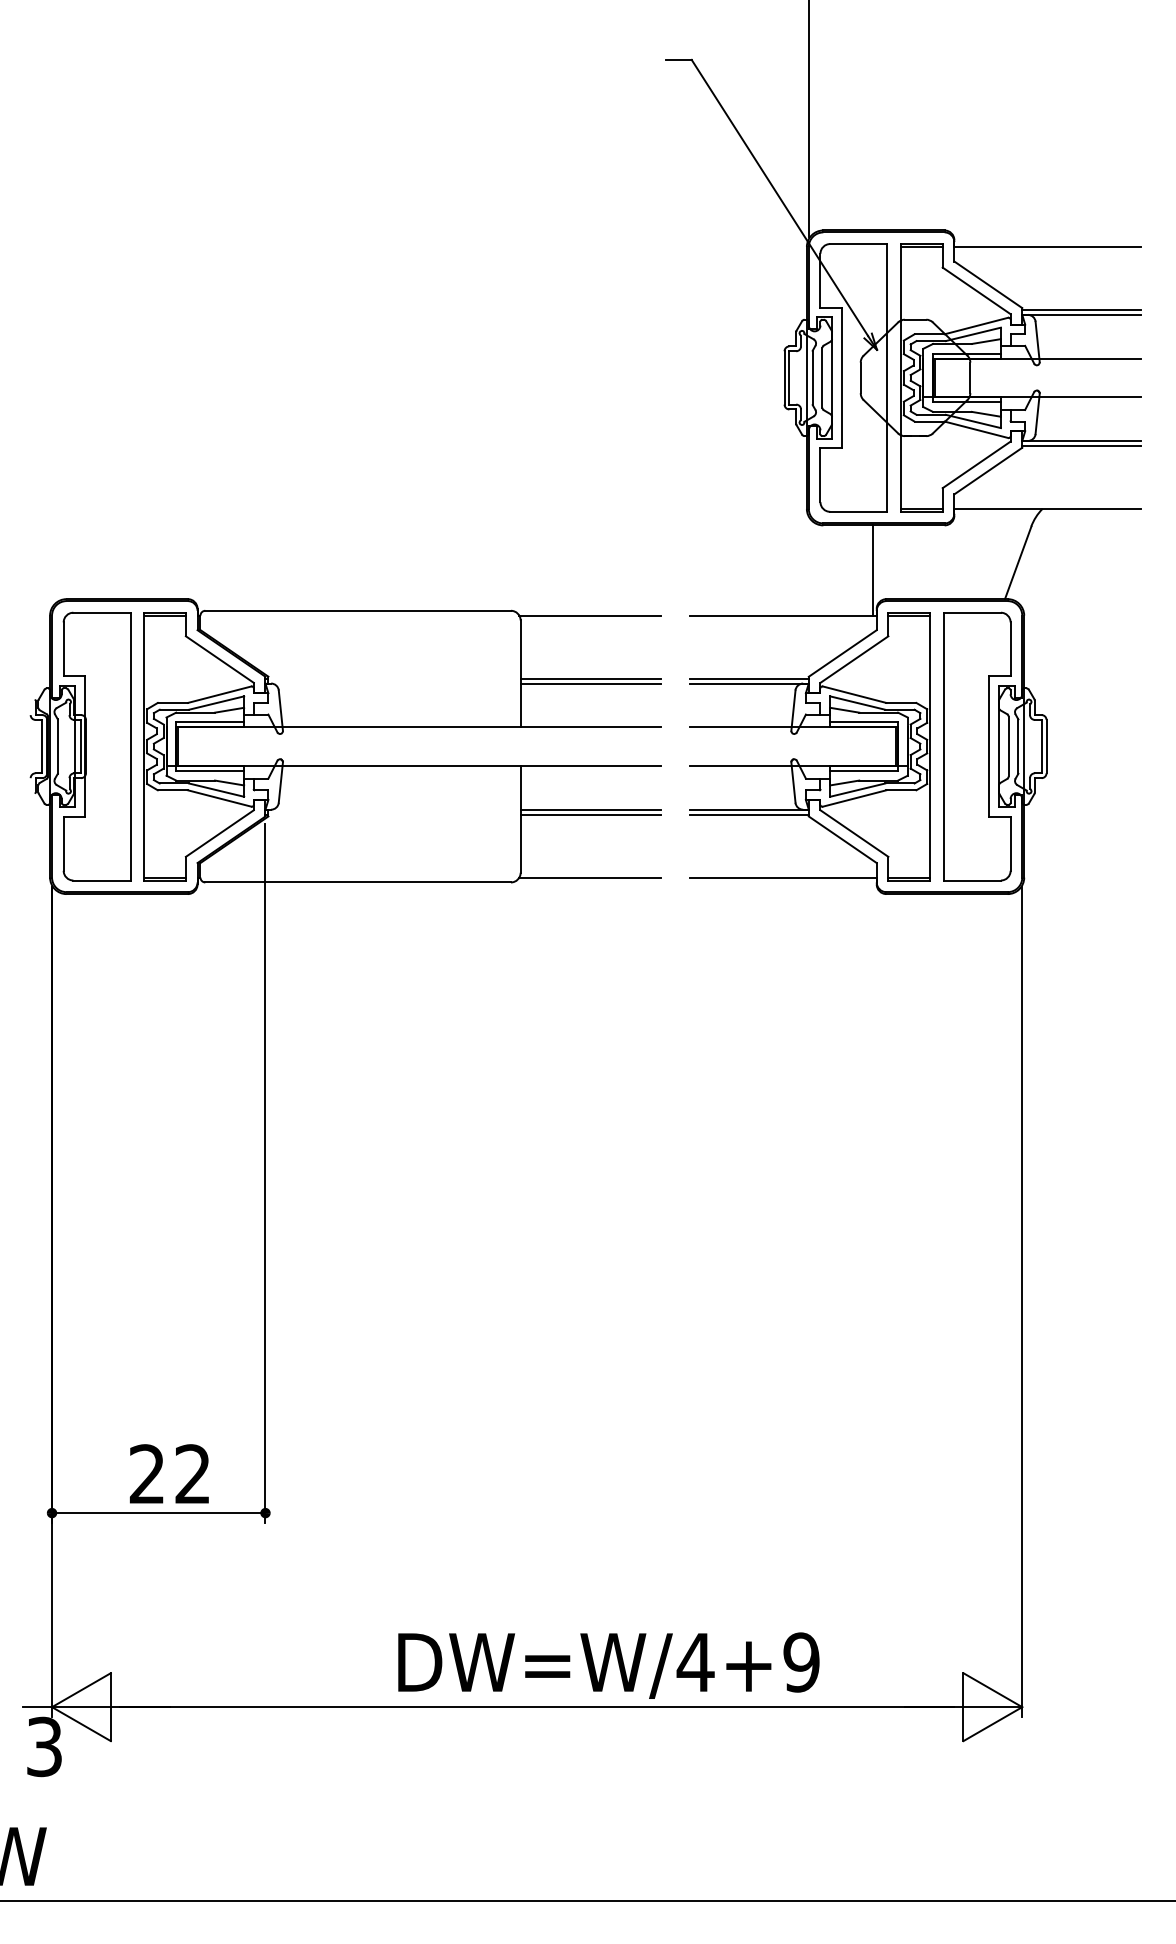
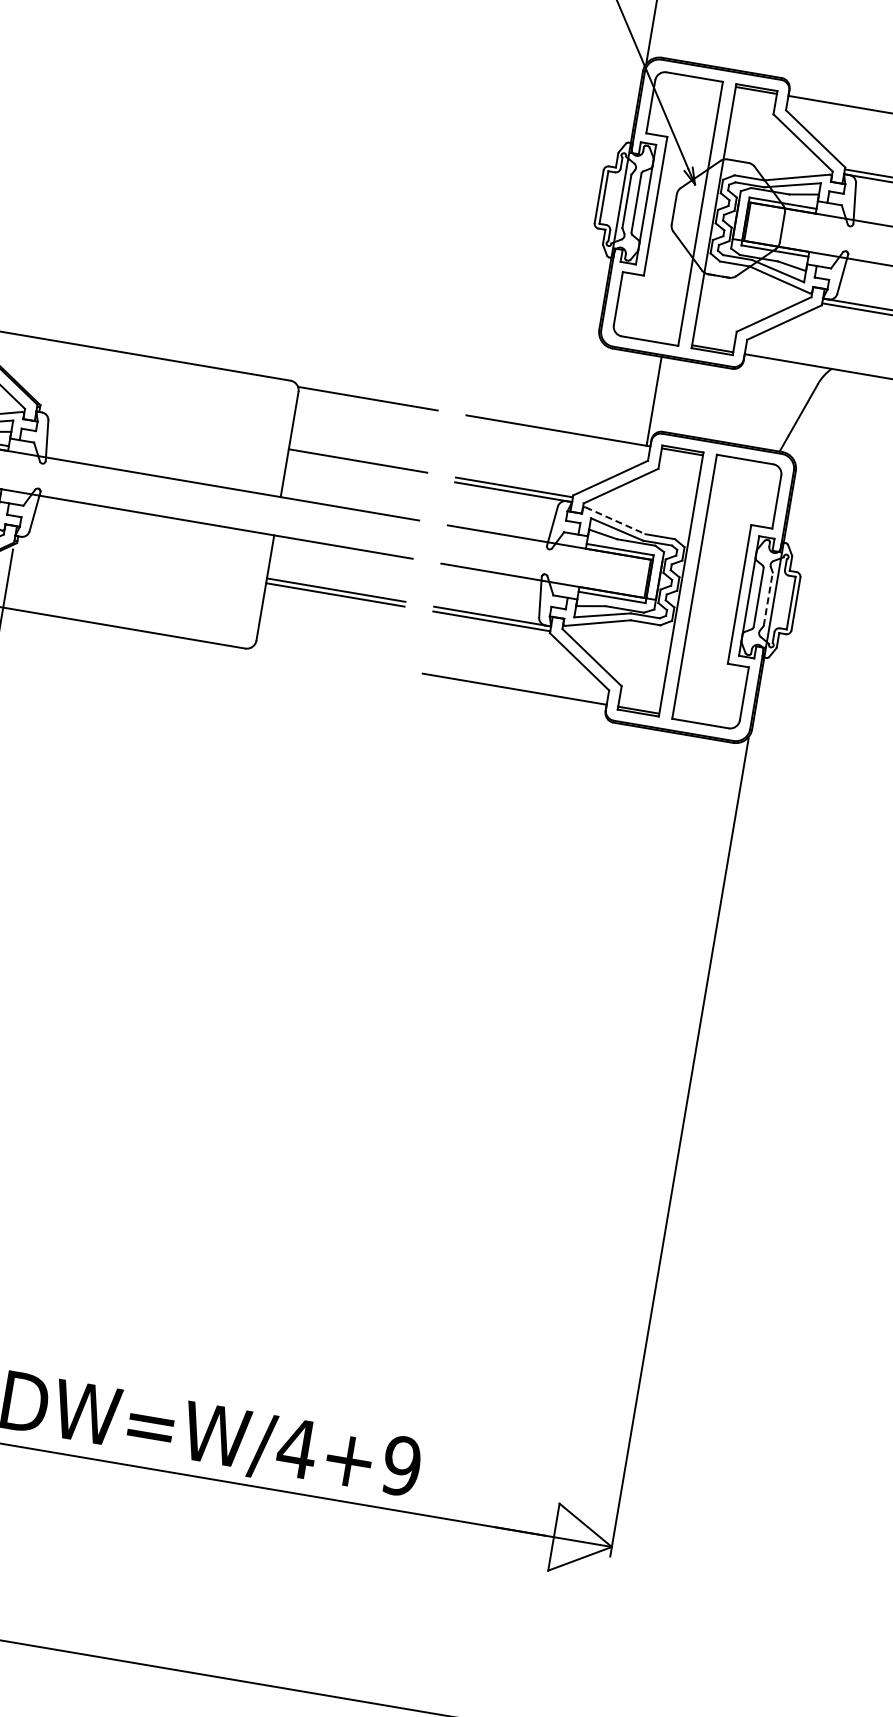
line: (590, 683) -> (356, 465), removed
line: (854, 694) -> (615, 520), solid -> dashed
line: (1018, 746) -> (768, 599), solid -> dashed
line: (590, 877) -> (324, 656), removed

